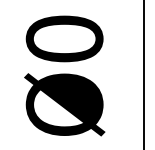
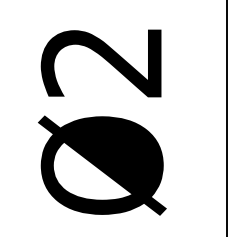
text: (64, 38) -> (101, 60), Ø0 -> Ø2

